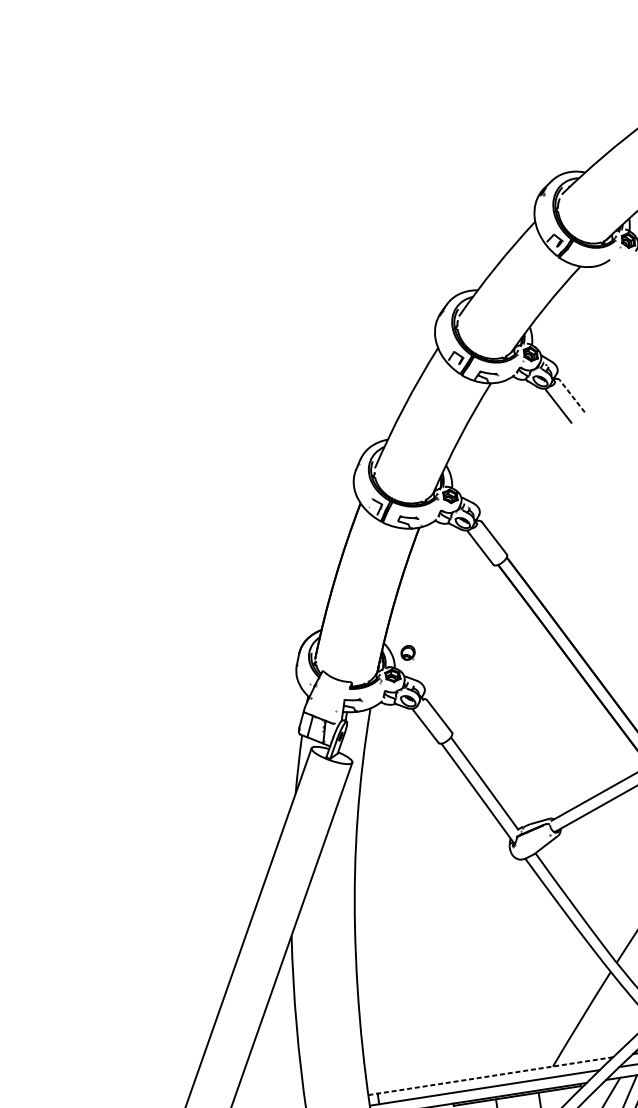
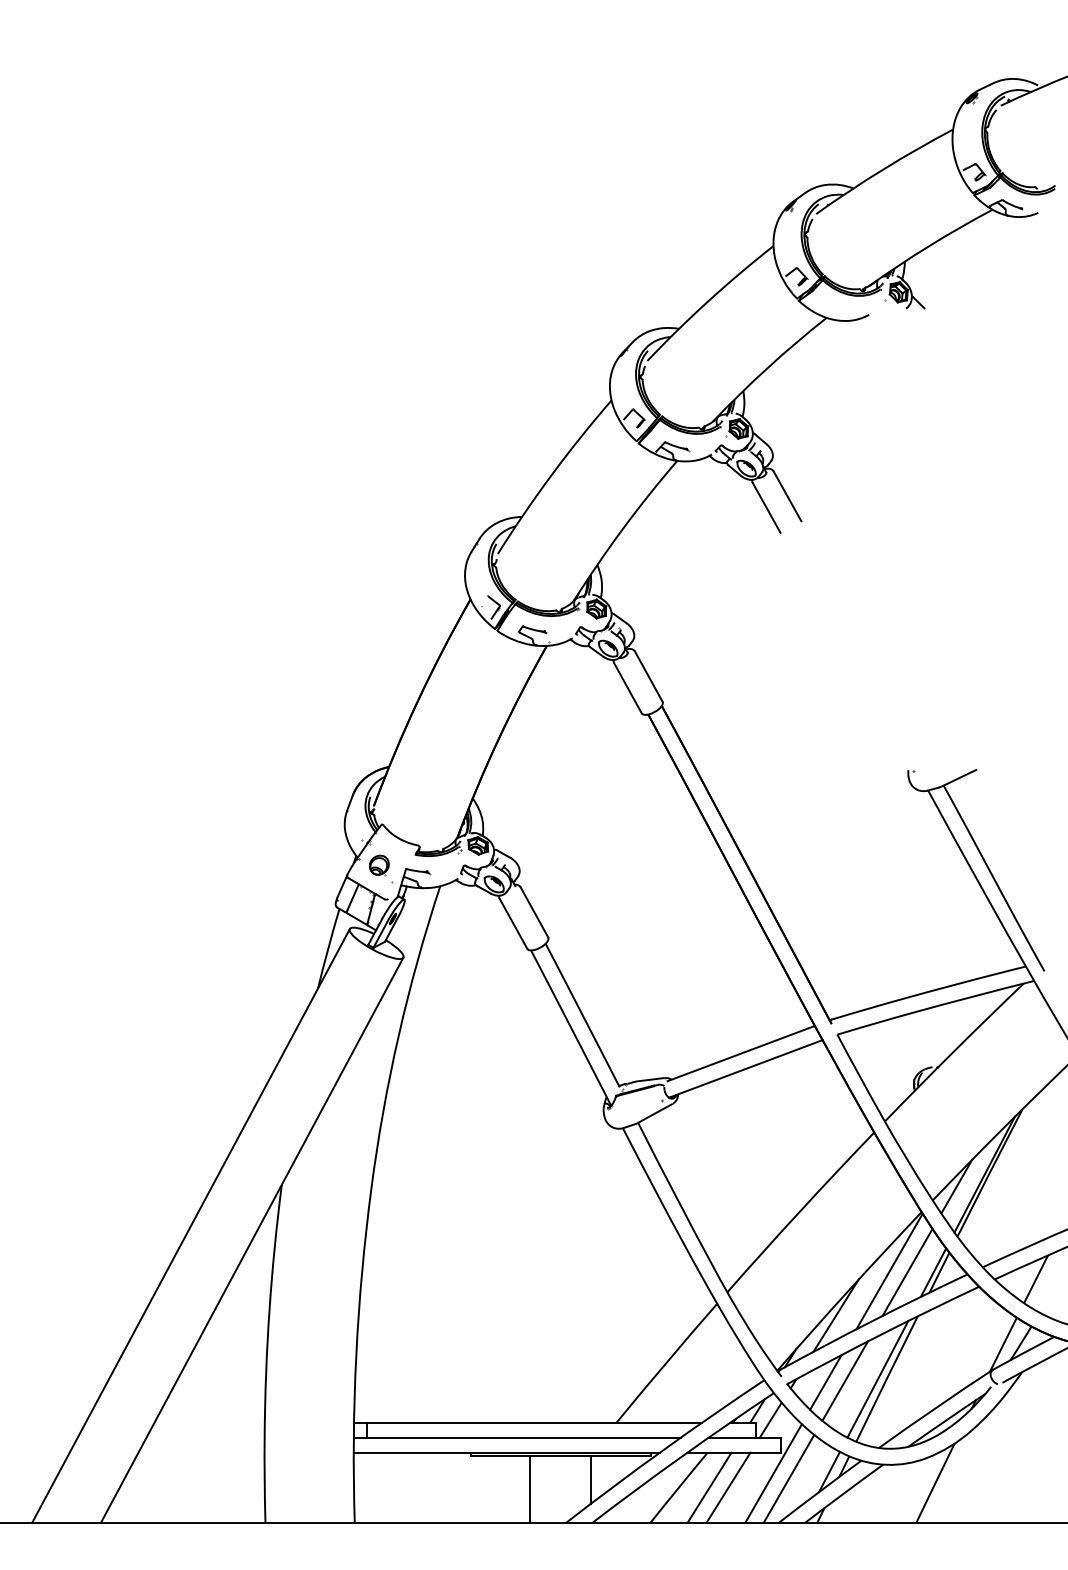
line: (572, 396) -> (787, 496), dashed -> solid
part: (407, 653) -> (378, 865), moved
line: (491, 1075) -> (528, 1422), dashed -> solid

